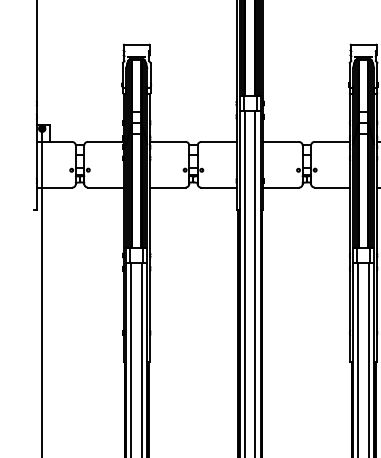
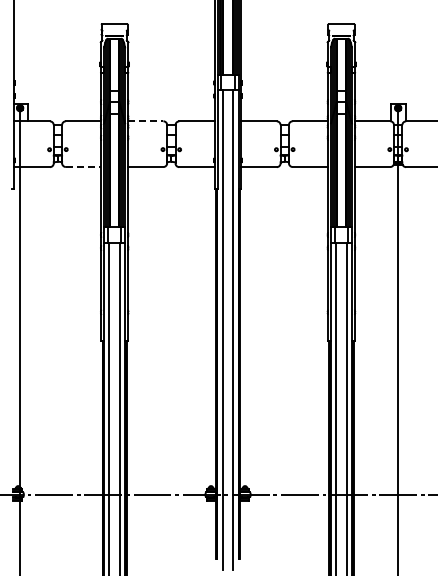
line: (167, 142) -> (145, 121), solid -> dashed
line: (105, 188) -> (83, 167), solid -> dashed

